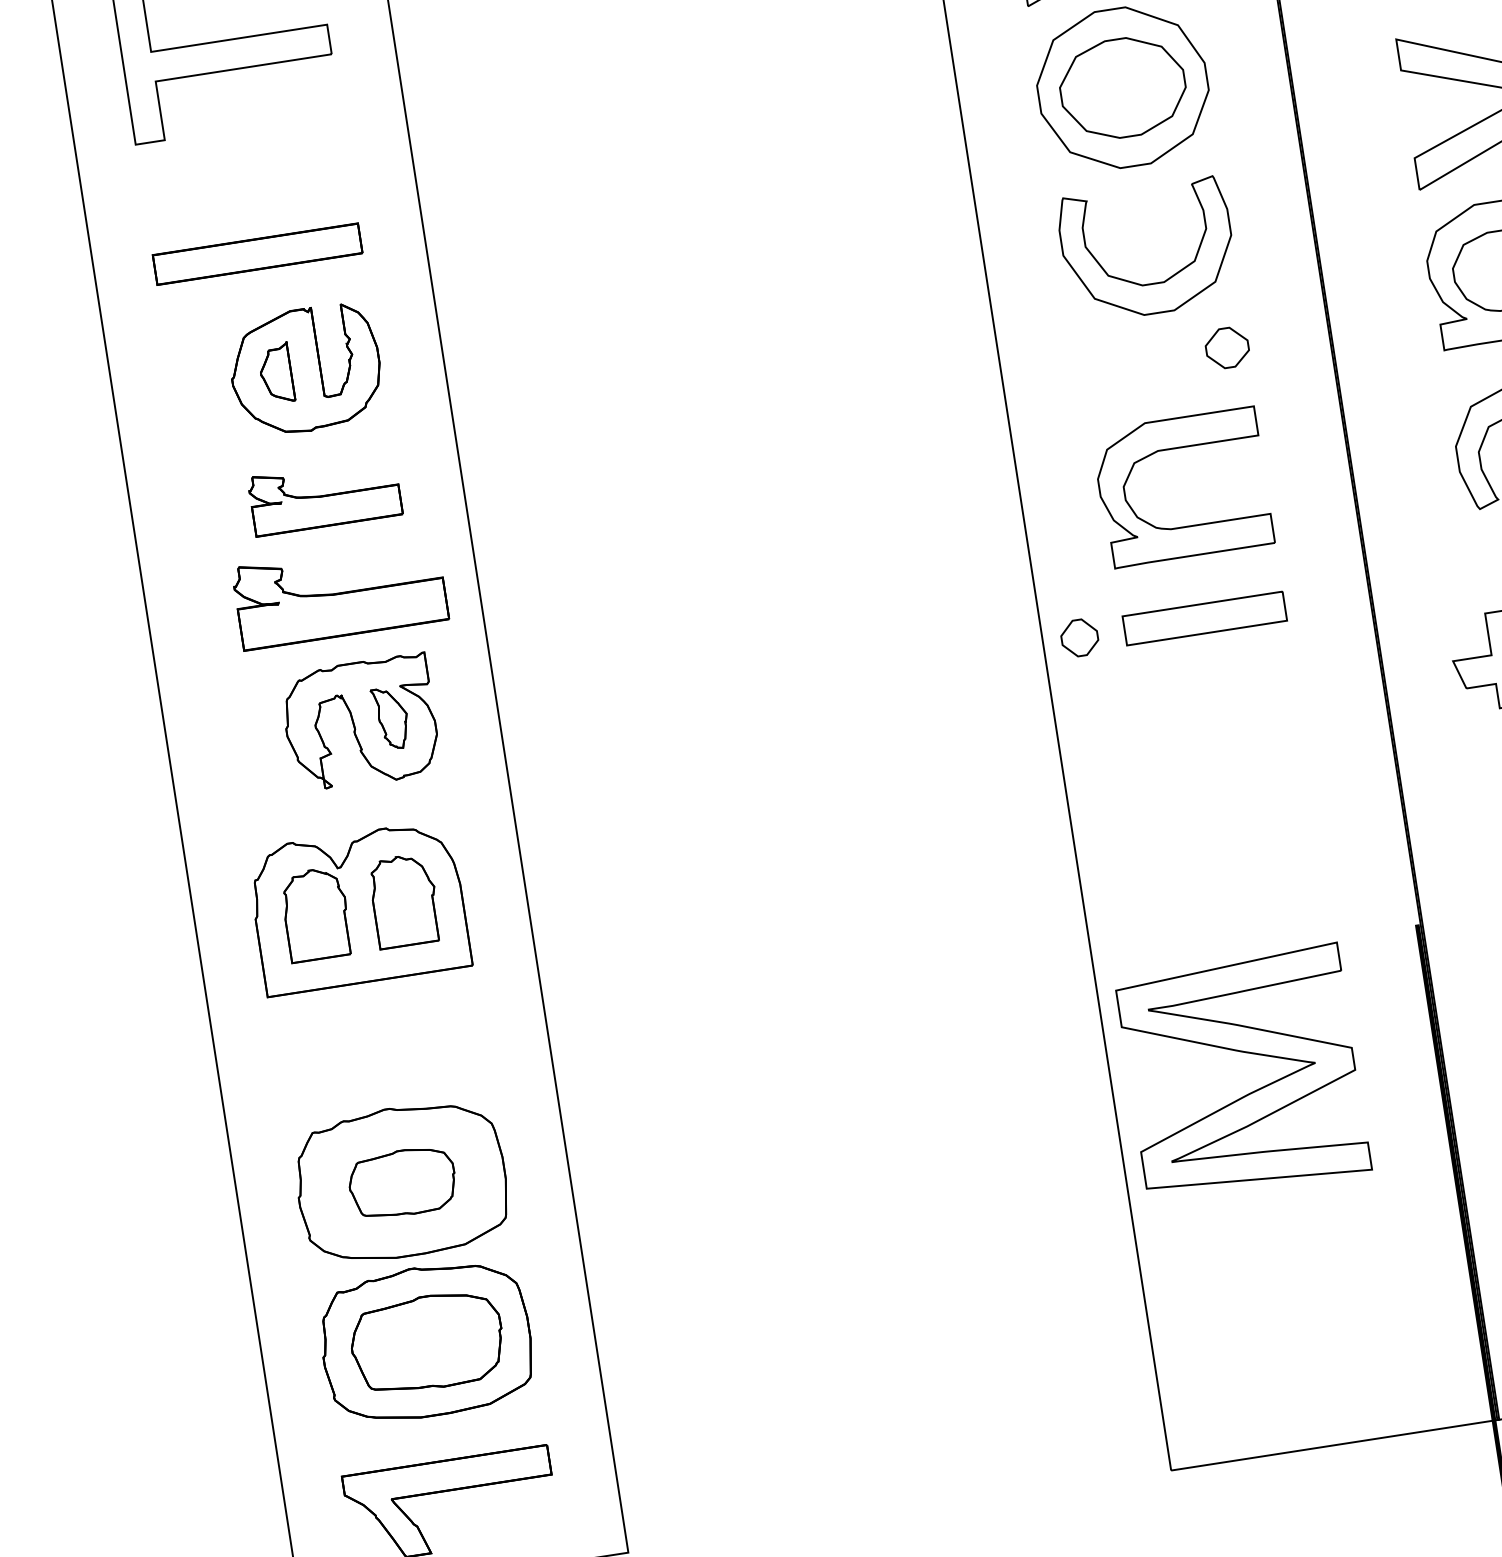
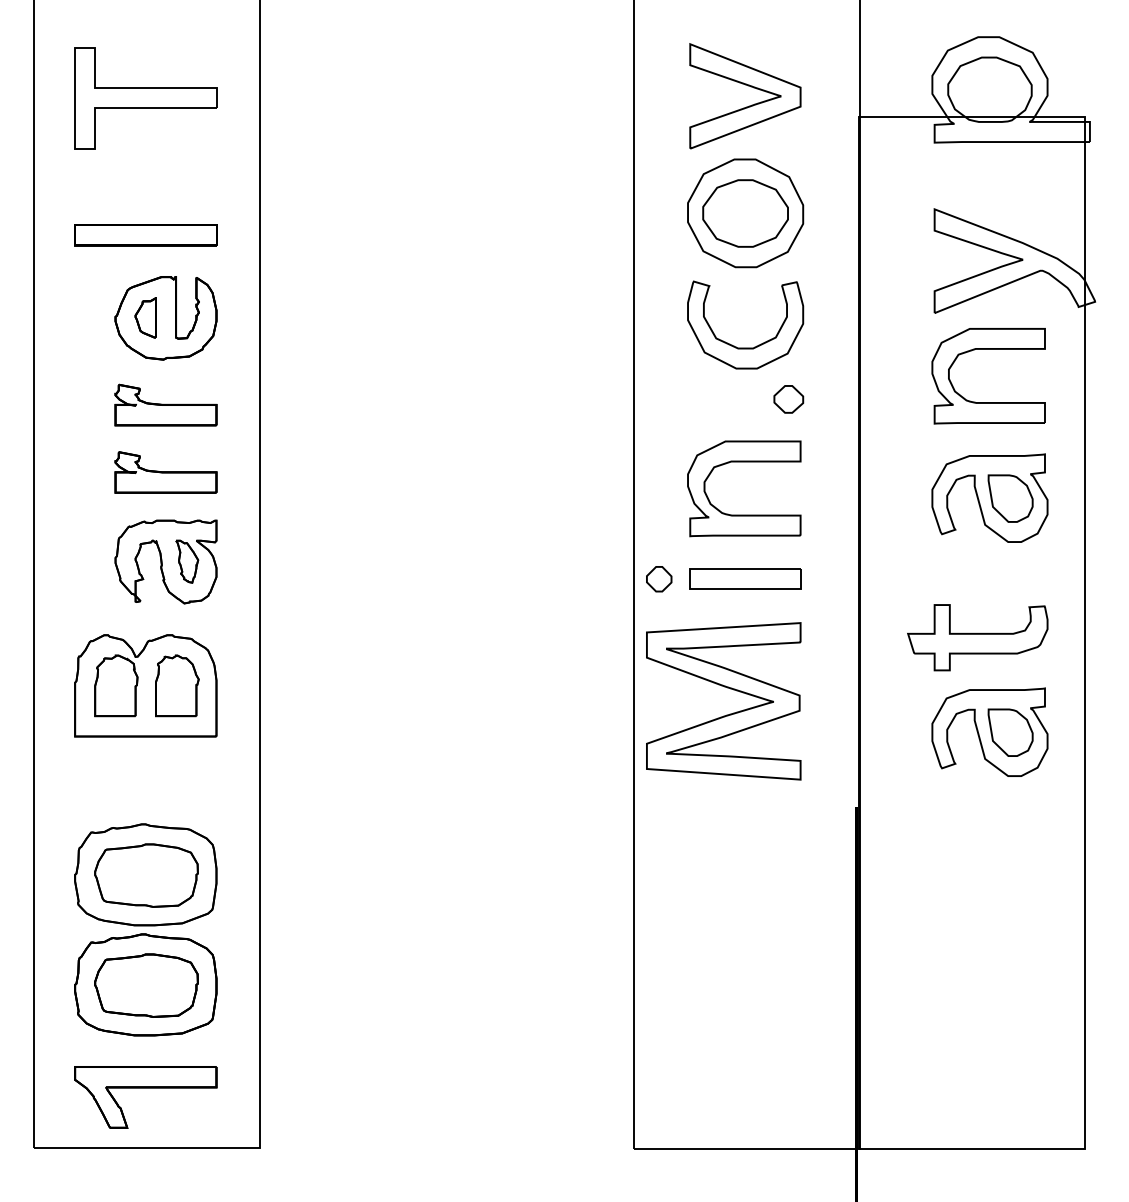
part: (339, 593) -> (165, 472), size x0.71
part: (1249, 1091) -> (726, 714), moved
part: (402, 1182) -> (146, 875), size x1.43

